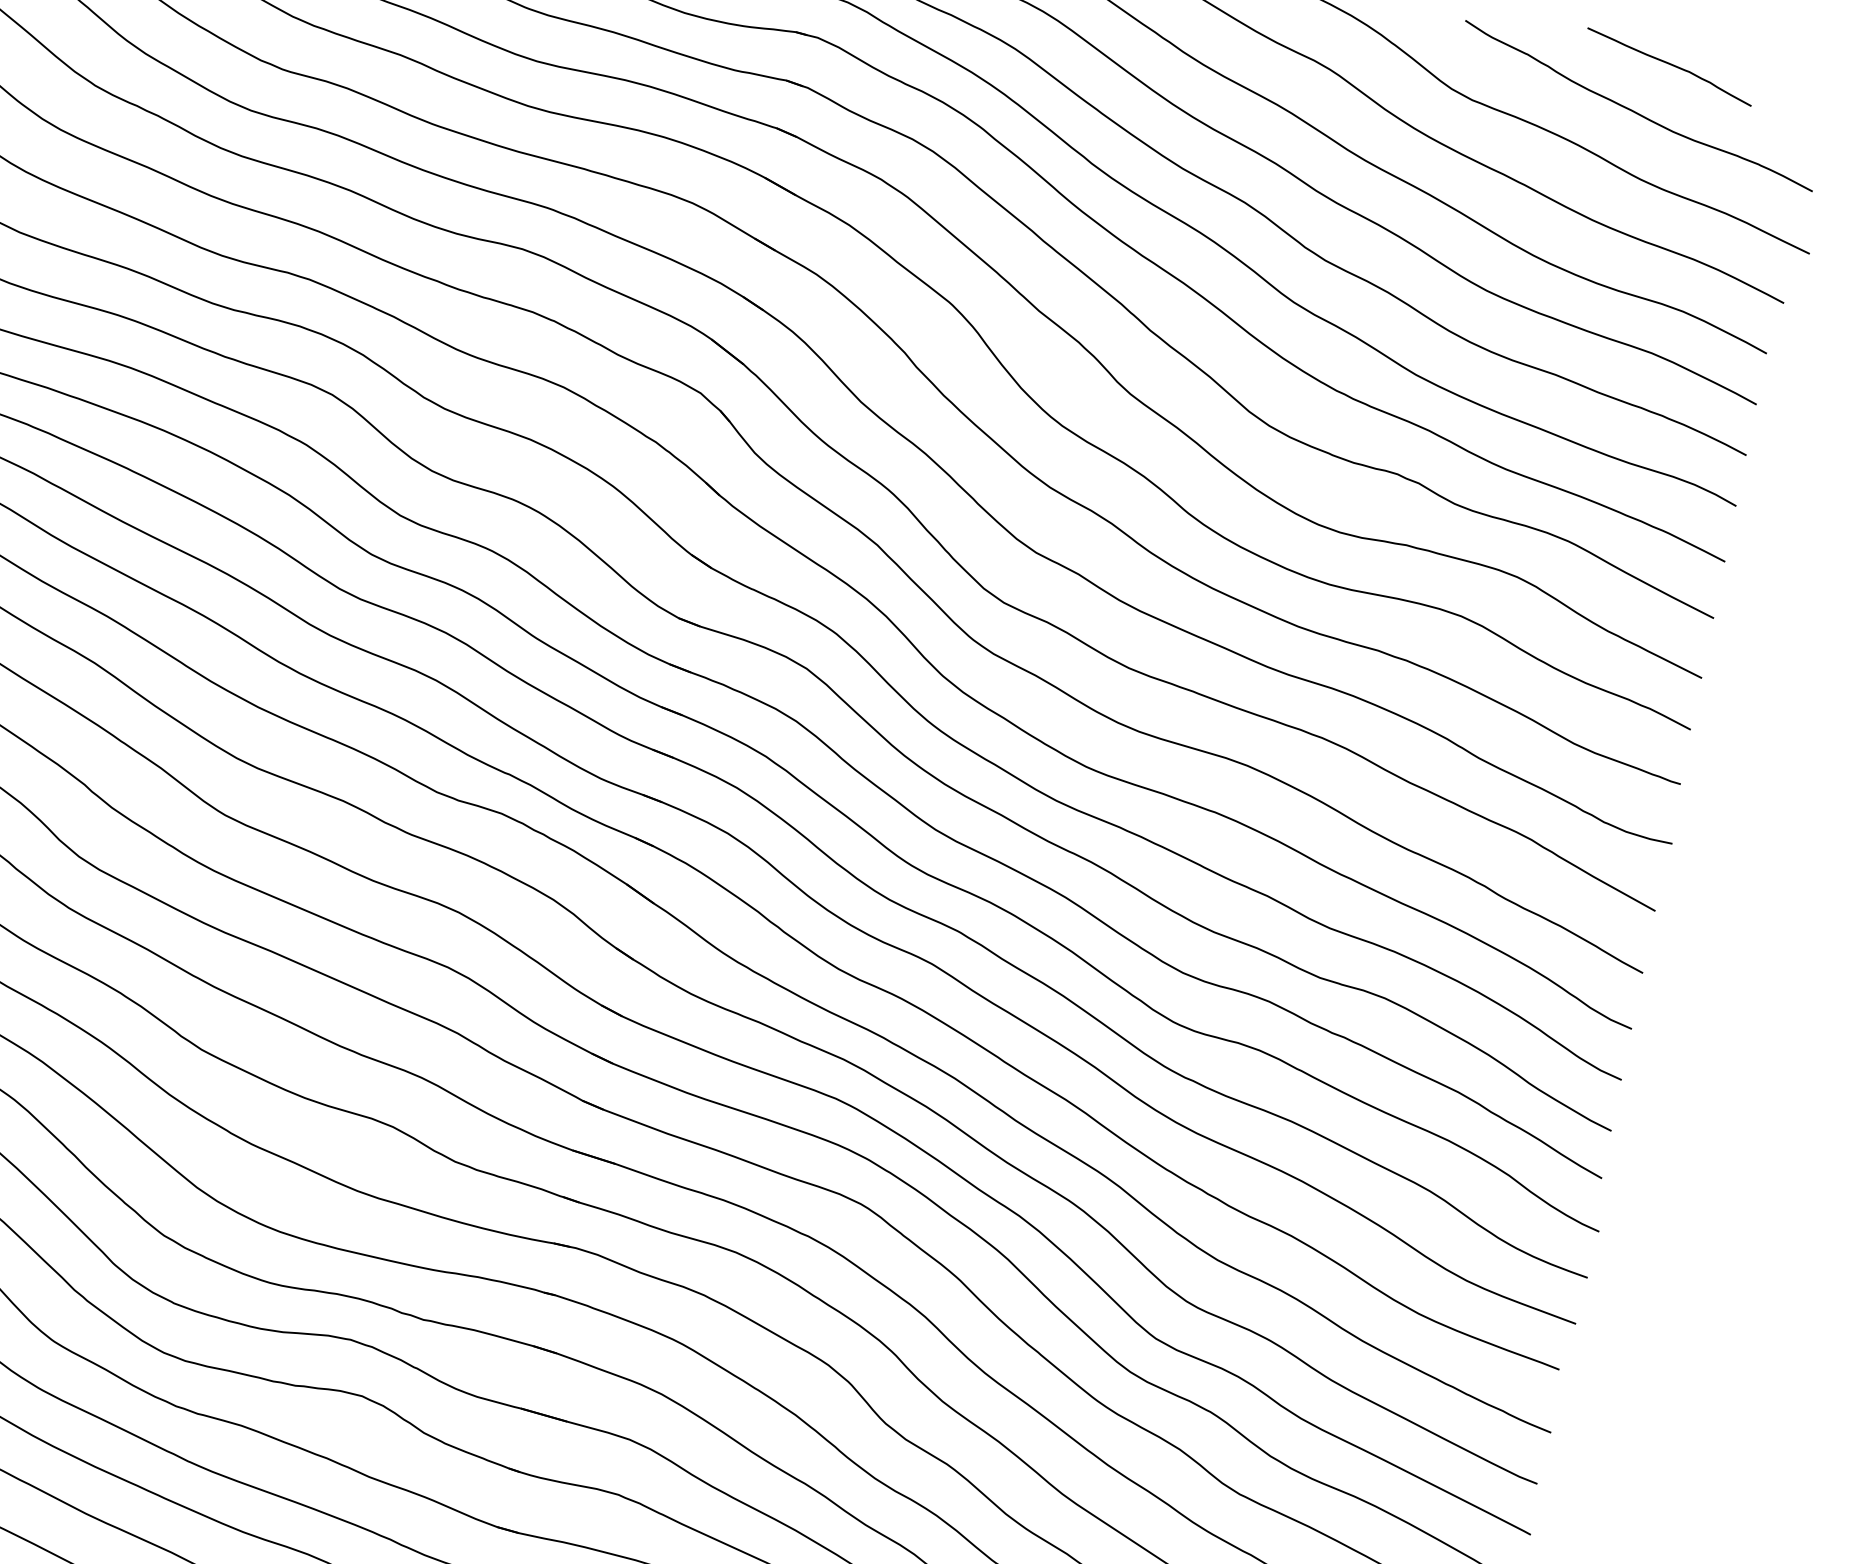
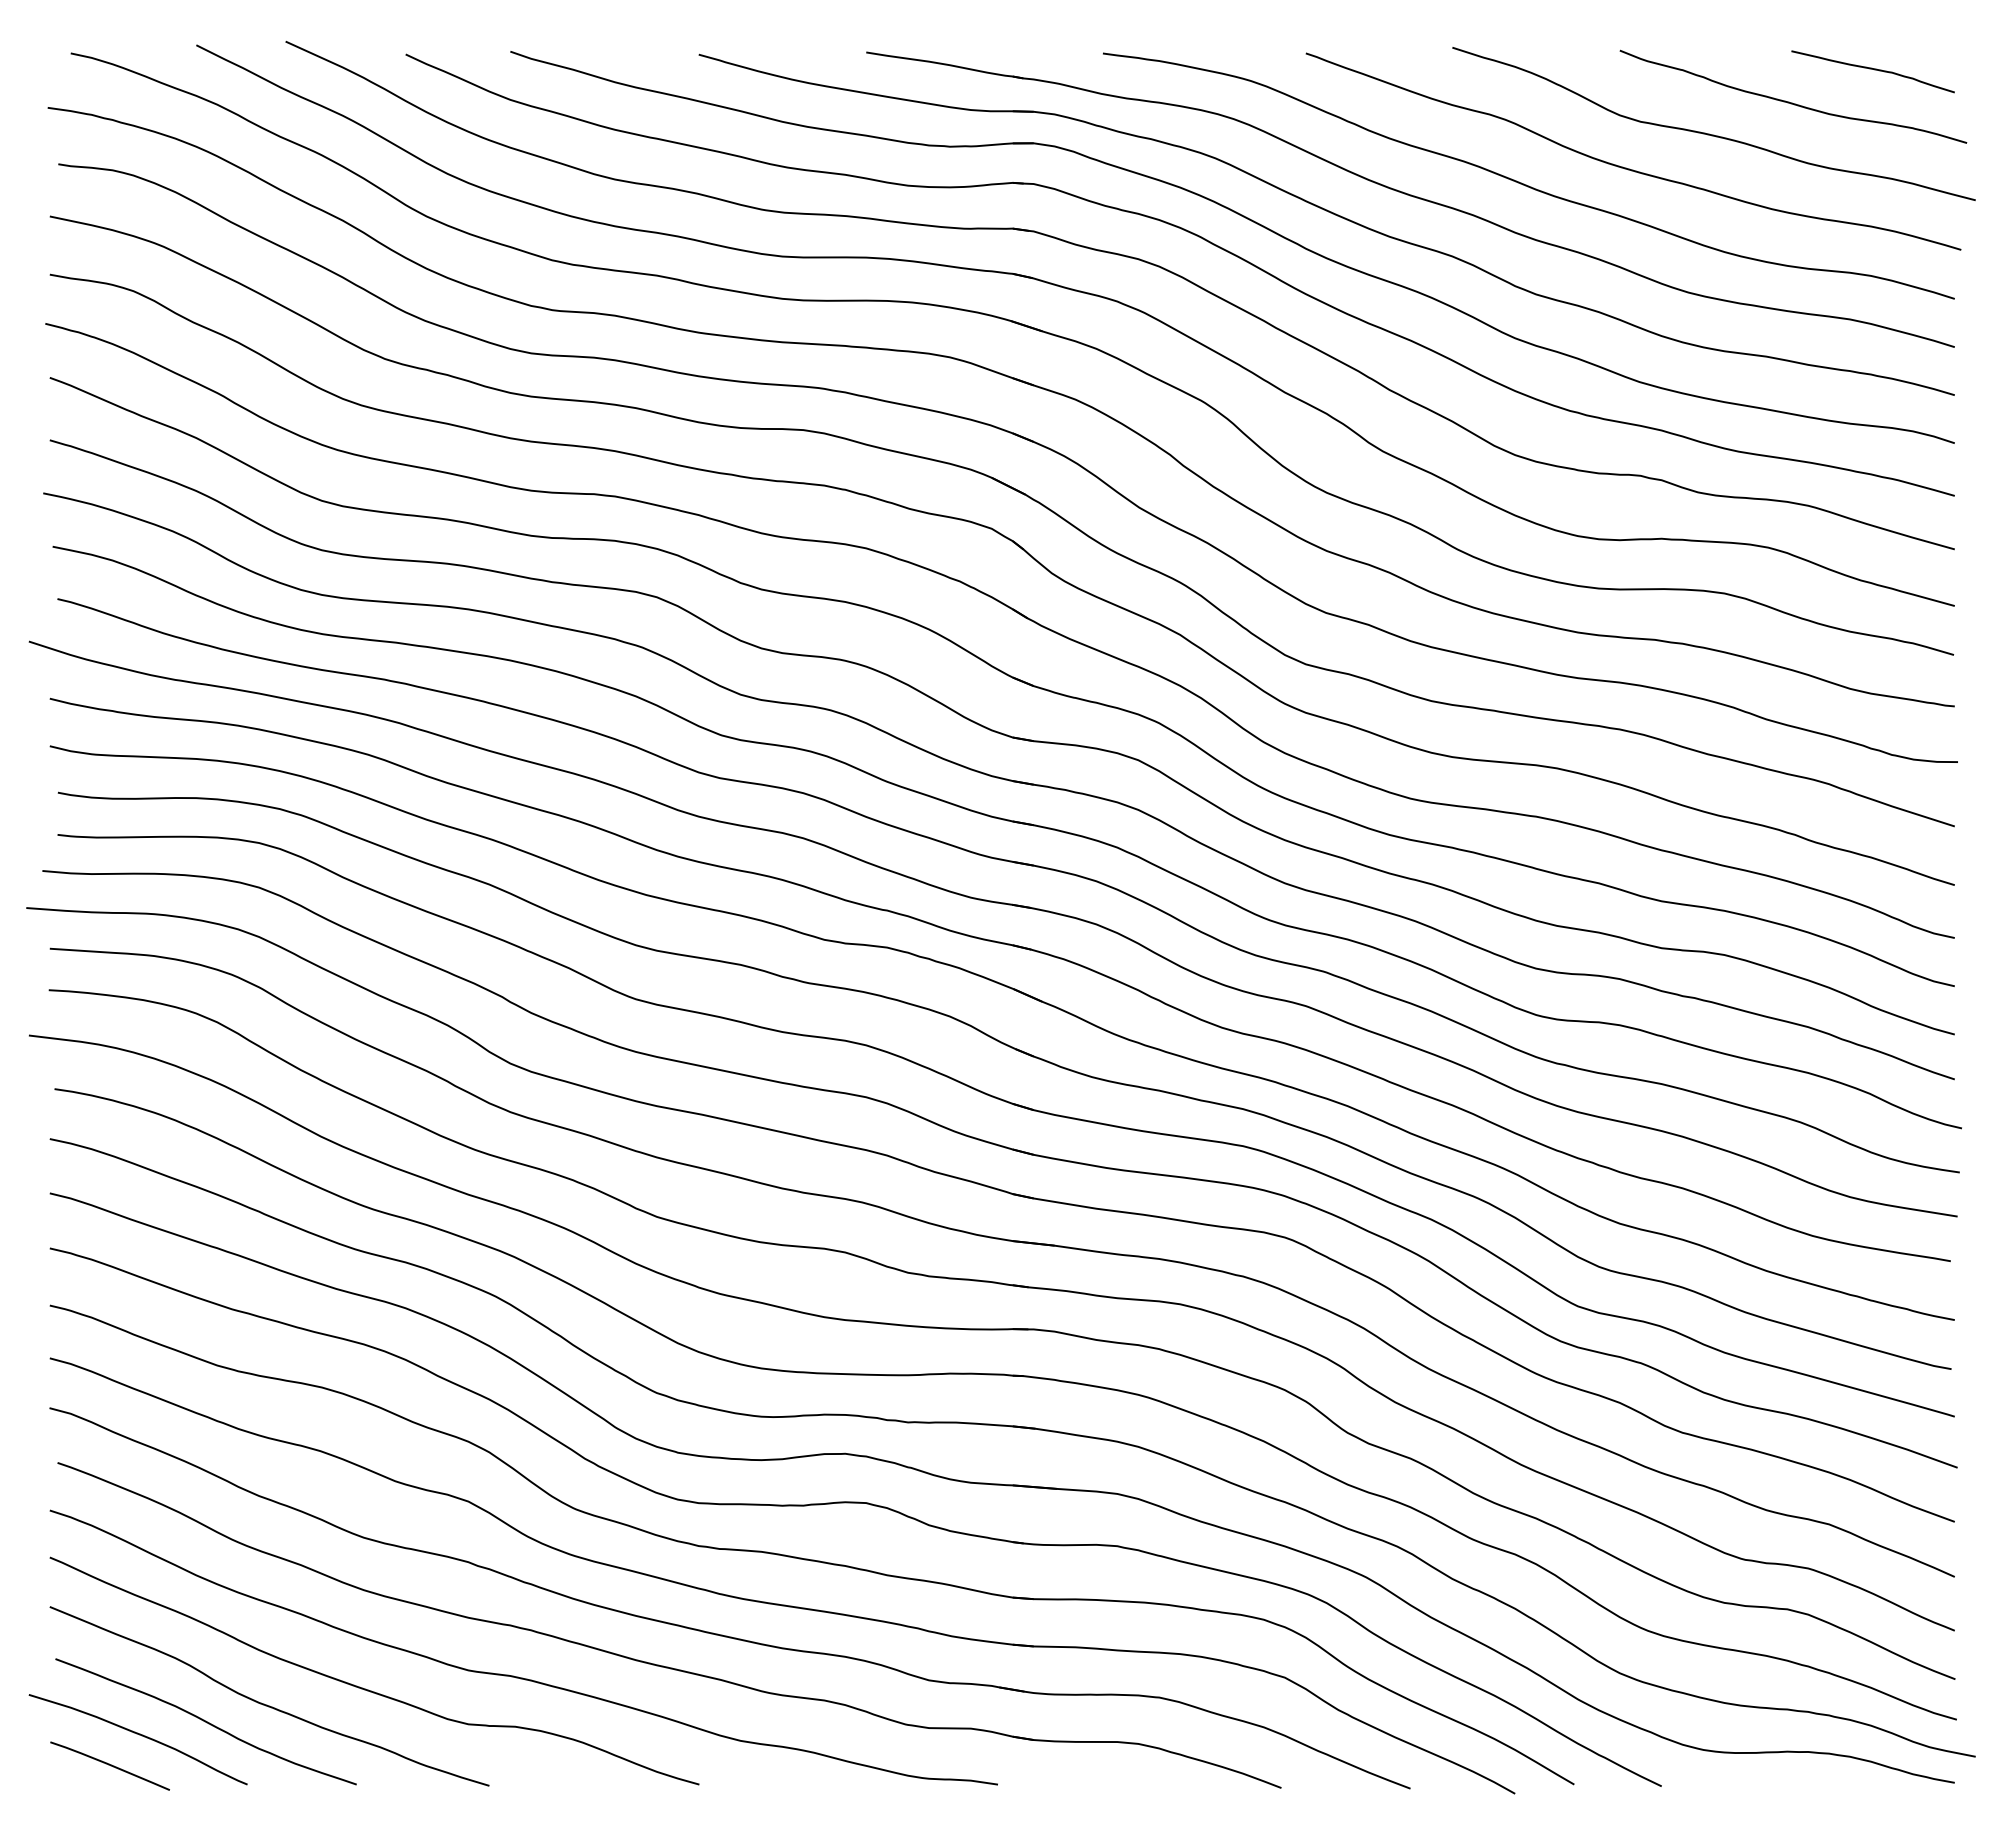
curve: (1669, 64) -> (1872, 69), moved

